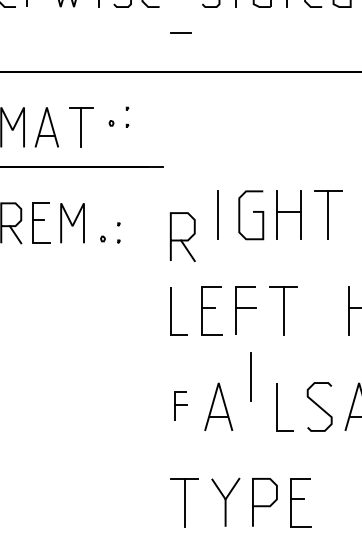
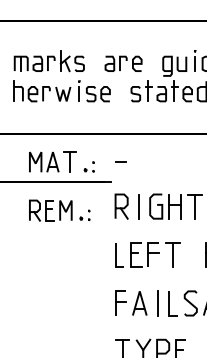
line: (180, 33) -> (120, 161), moved
part: (117, 116) -> (88, 166), moved
part: (182, 236) -> (121, 206), moved
line: (249, 377) -> (157, 303), moved
part: (180, 405) -> (120, 302), size x1.67

